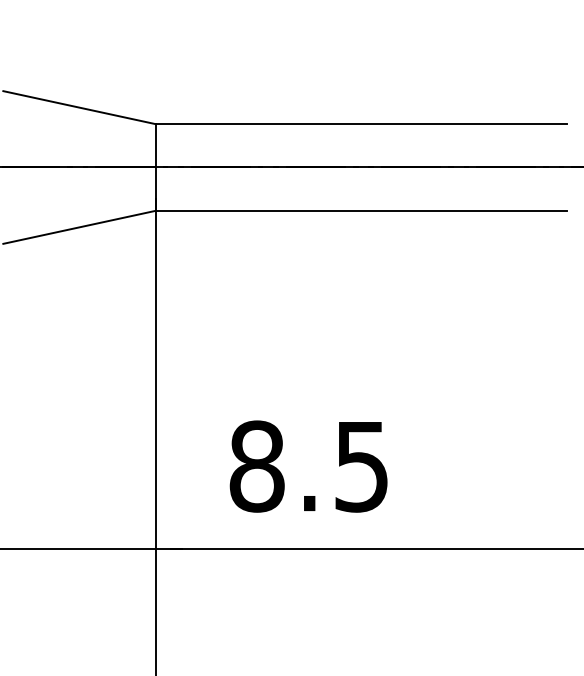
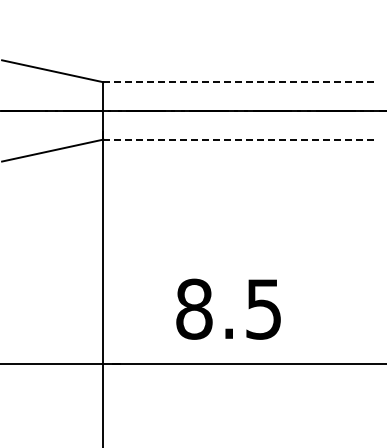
line: (362, 124) -> (240, 82), solid -> dashed
line: (362, 210) -> (240, 139), solid -> dashed
text: (308, 465) -> (228, 308), moved

